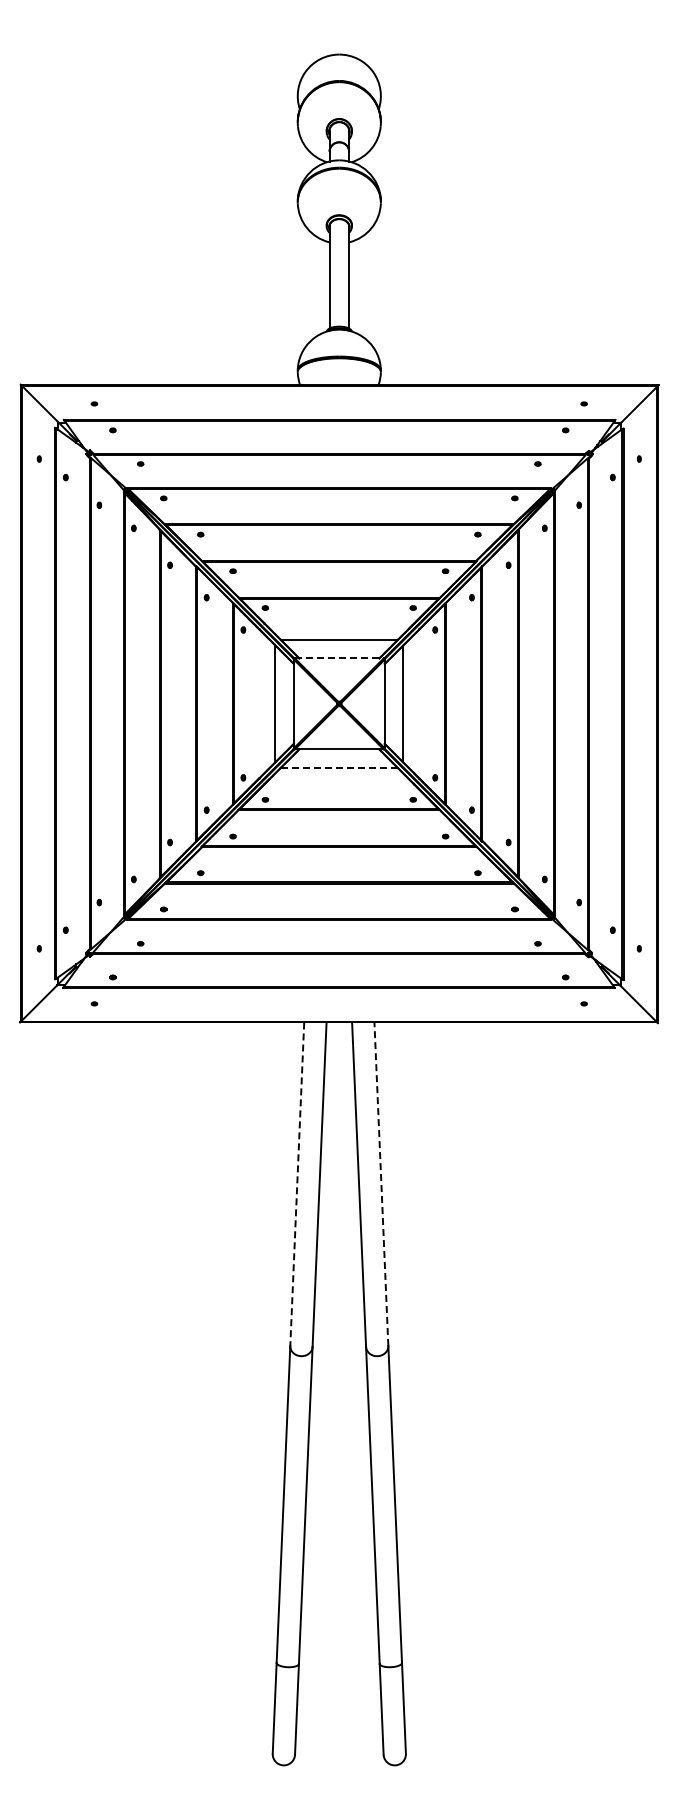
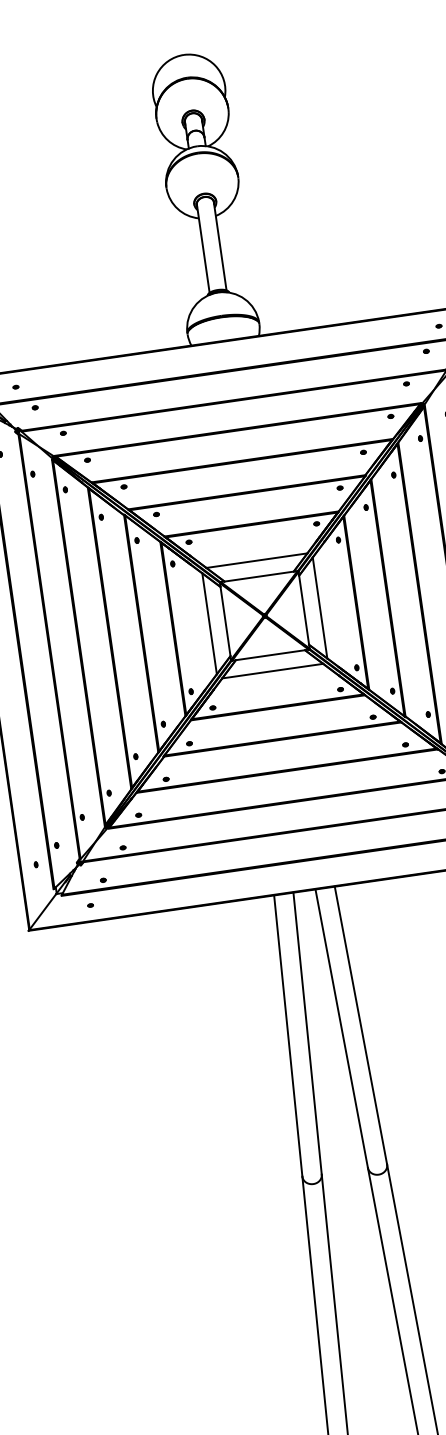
line: (339, 658) -> (259, 576), dashed -> solid
line: (338, 767) -> (272, 670), dashed -> solid
line: (297, 1184) -> (288, 1036), dashed -> solid
line: (381, 1184) -> (361, 1025), dashed -> solid

